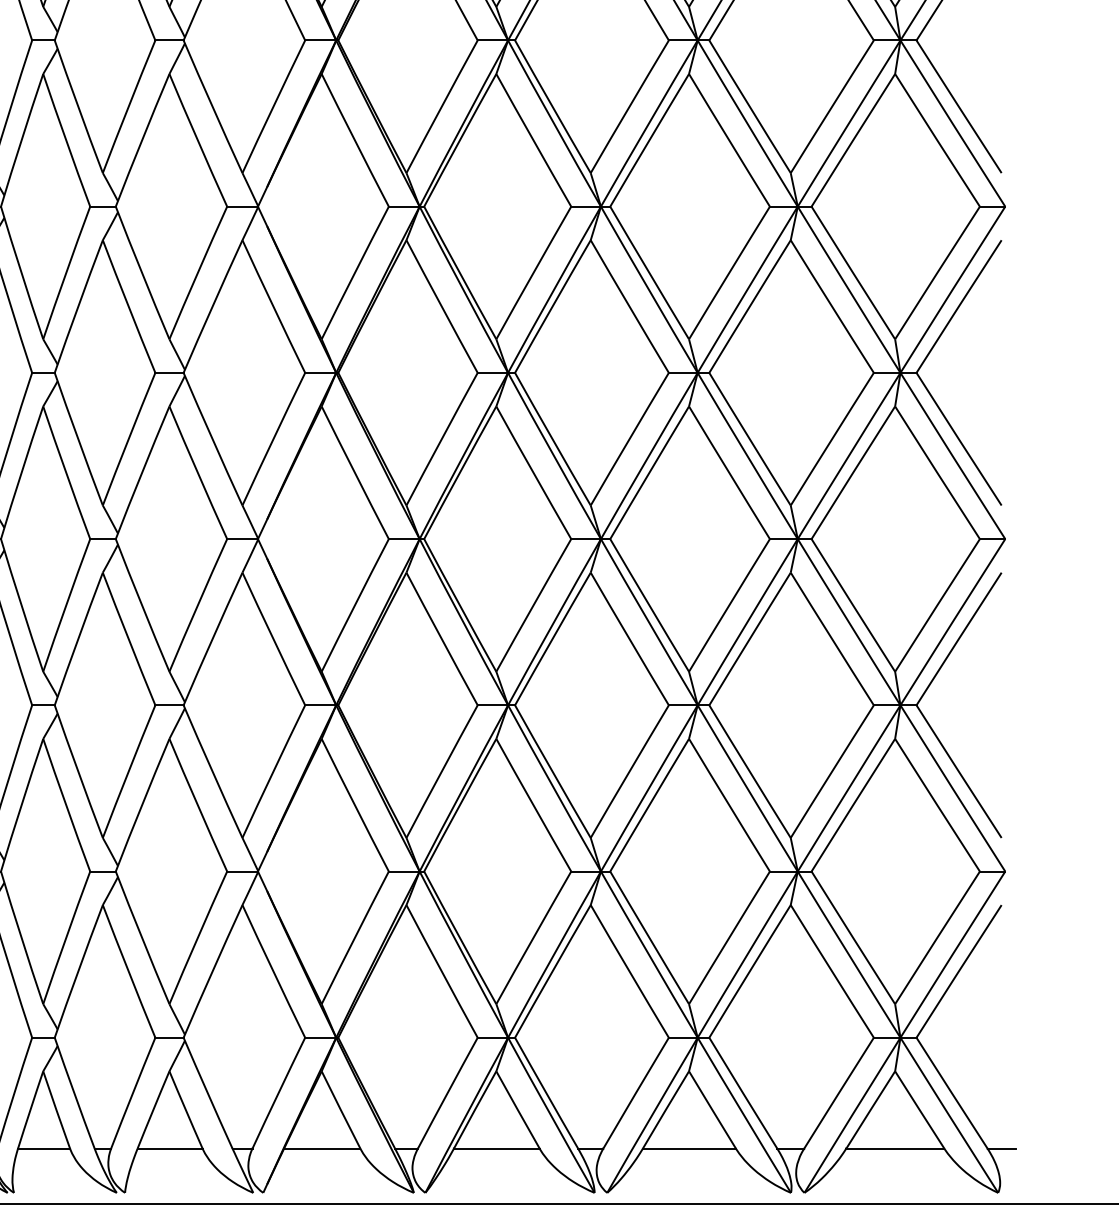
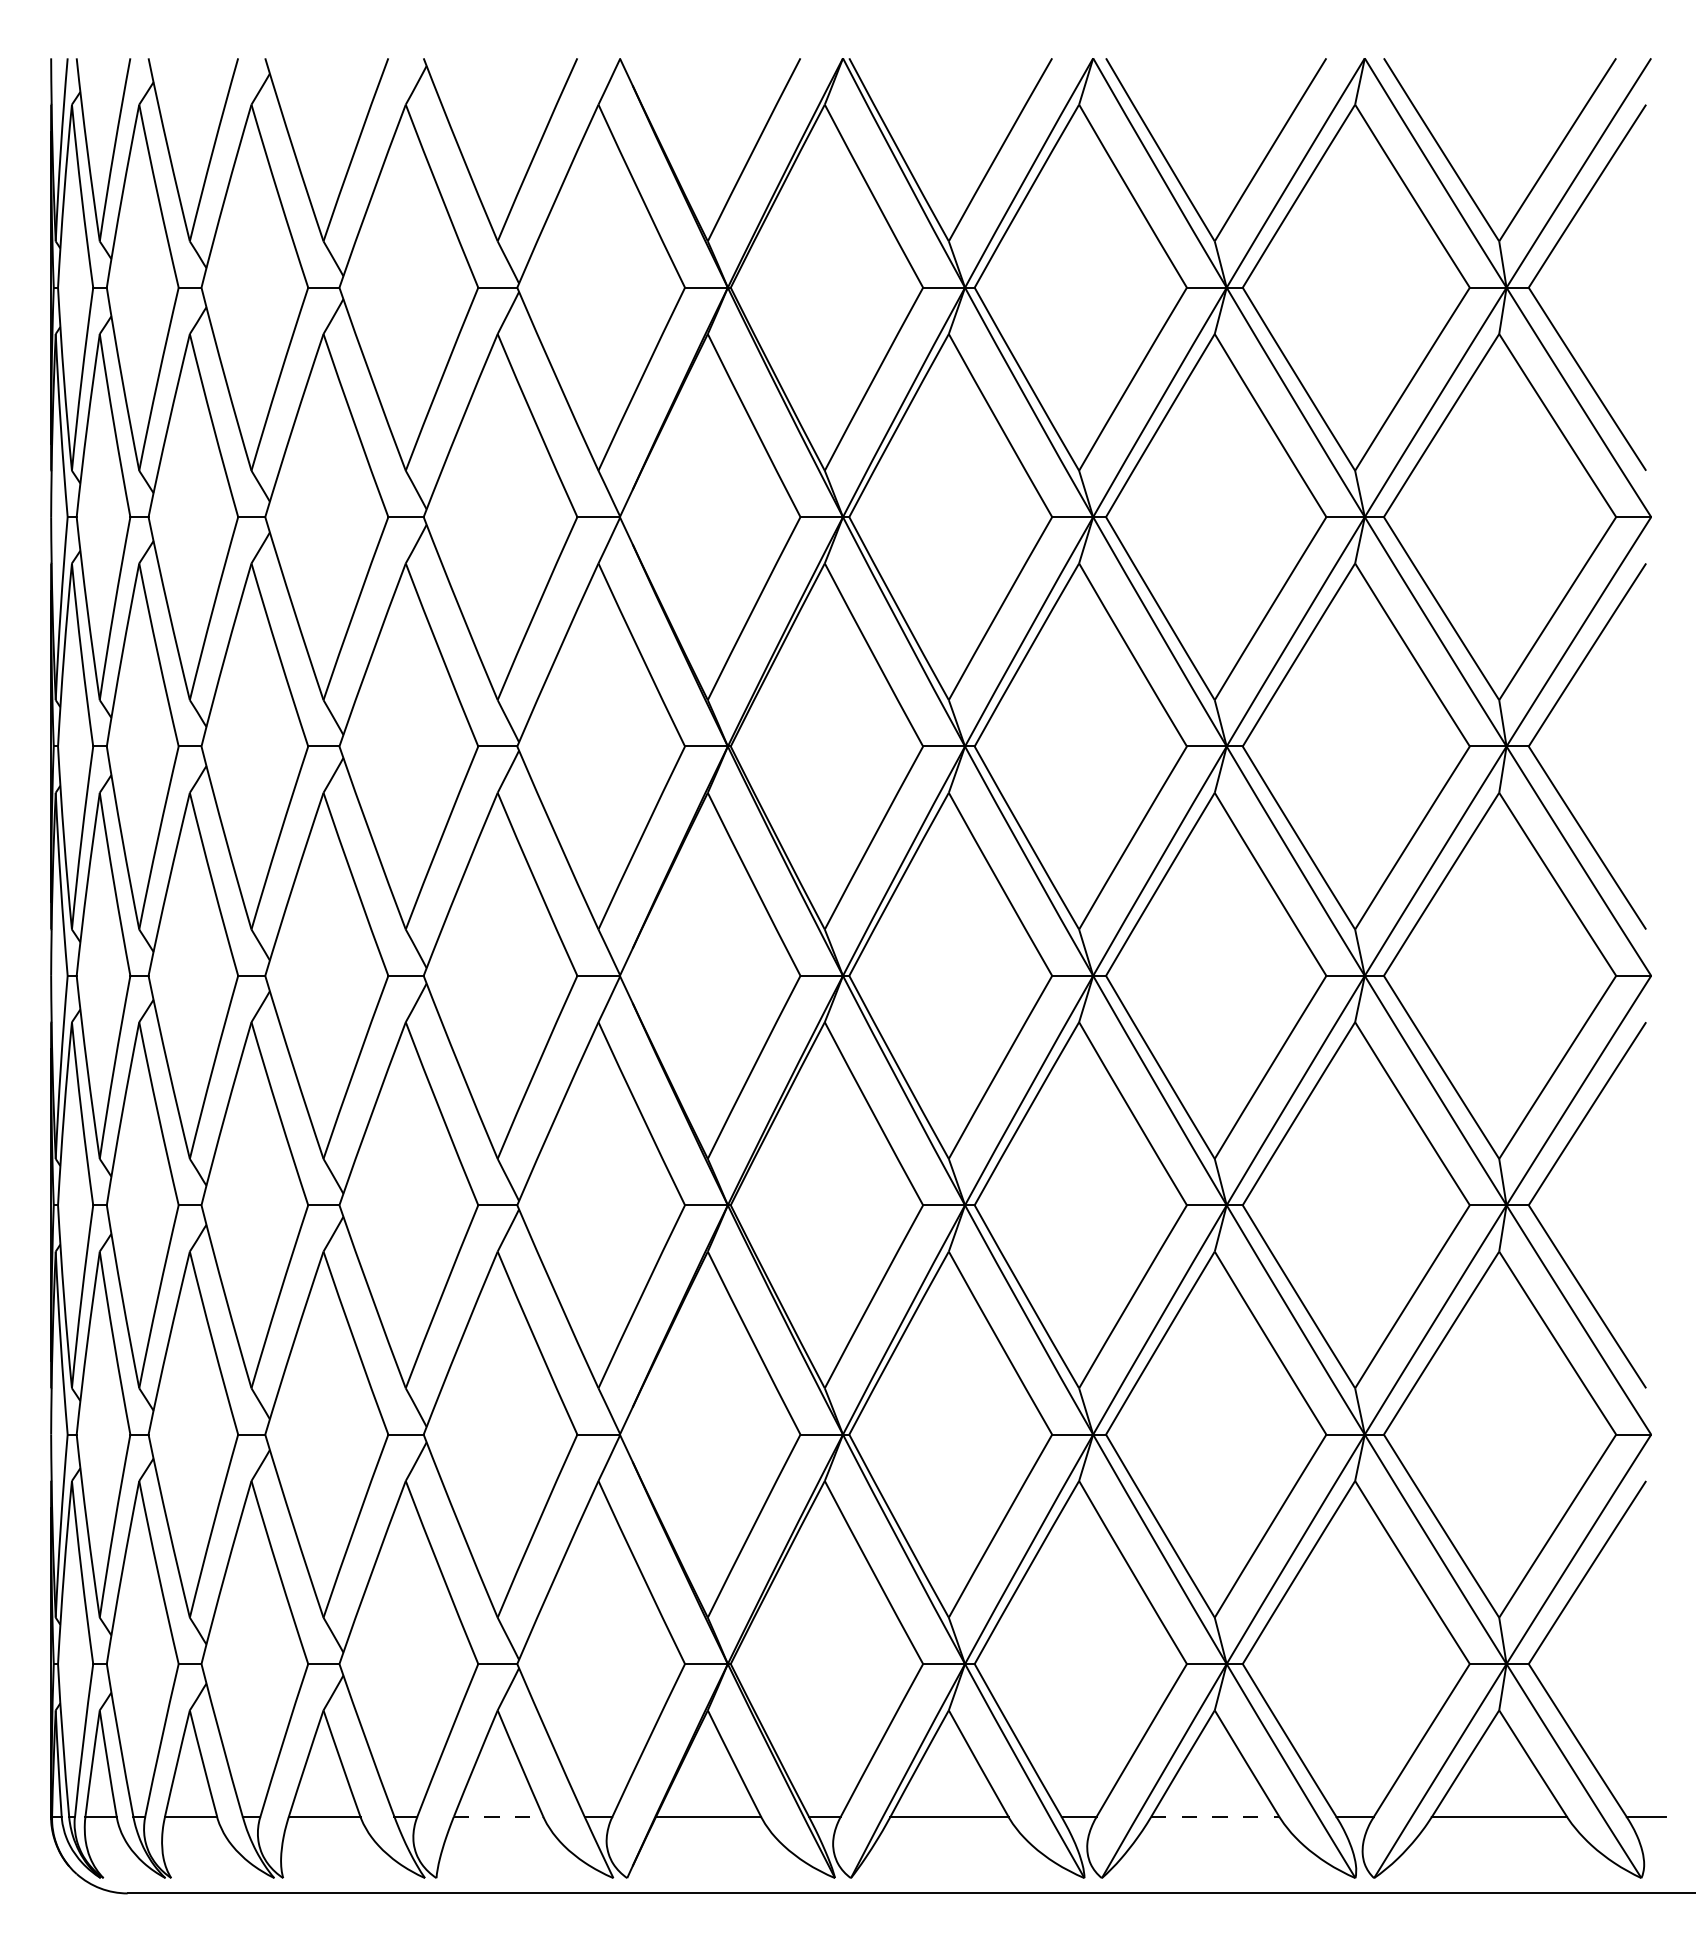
line: (170, 1148) -> (498, 1816), solid -> dashed
line: (689, 1148) -> (1215, 1816), solid -> dashed

